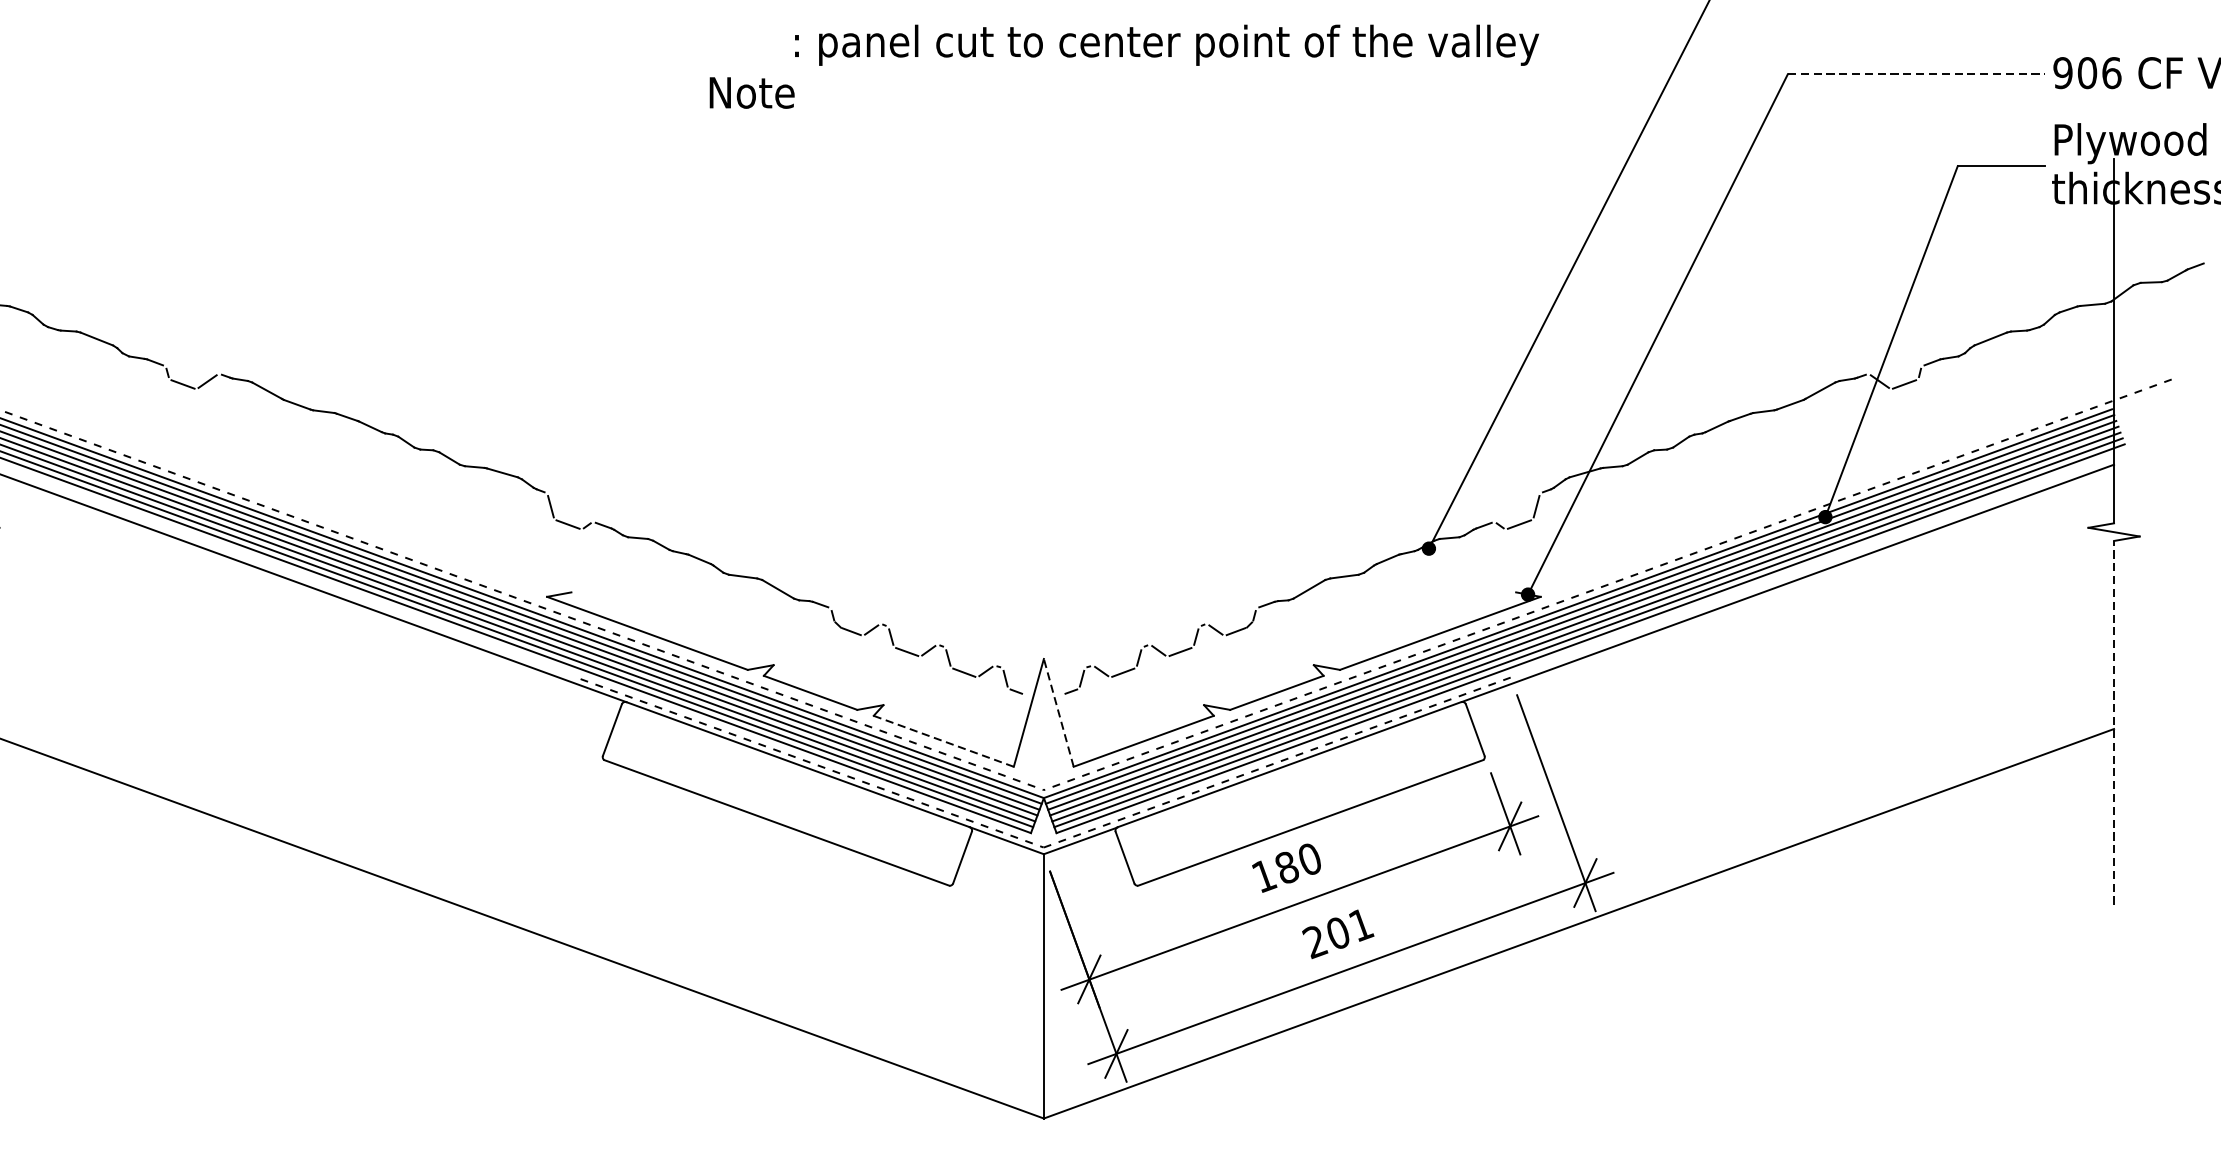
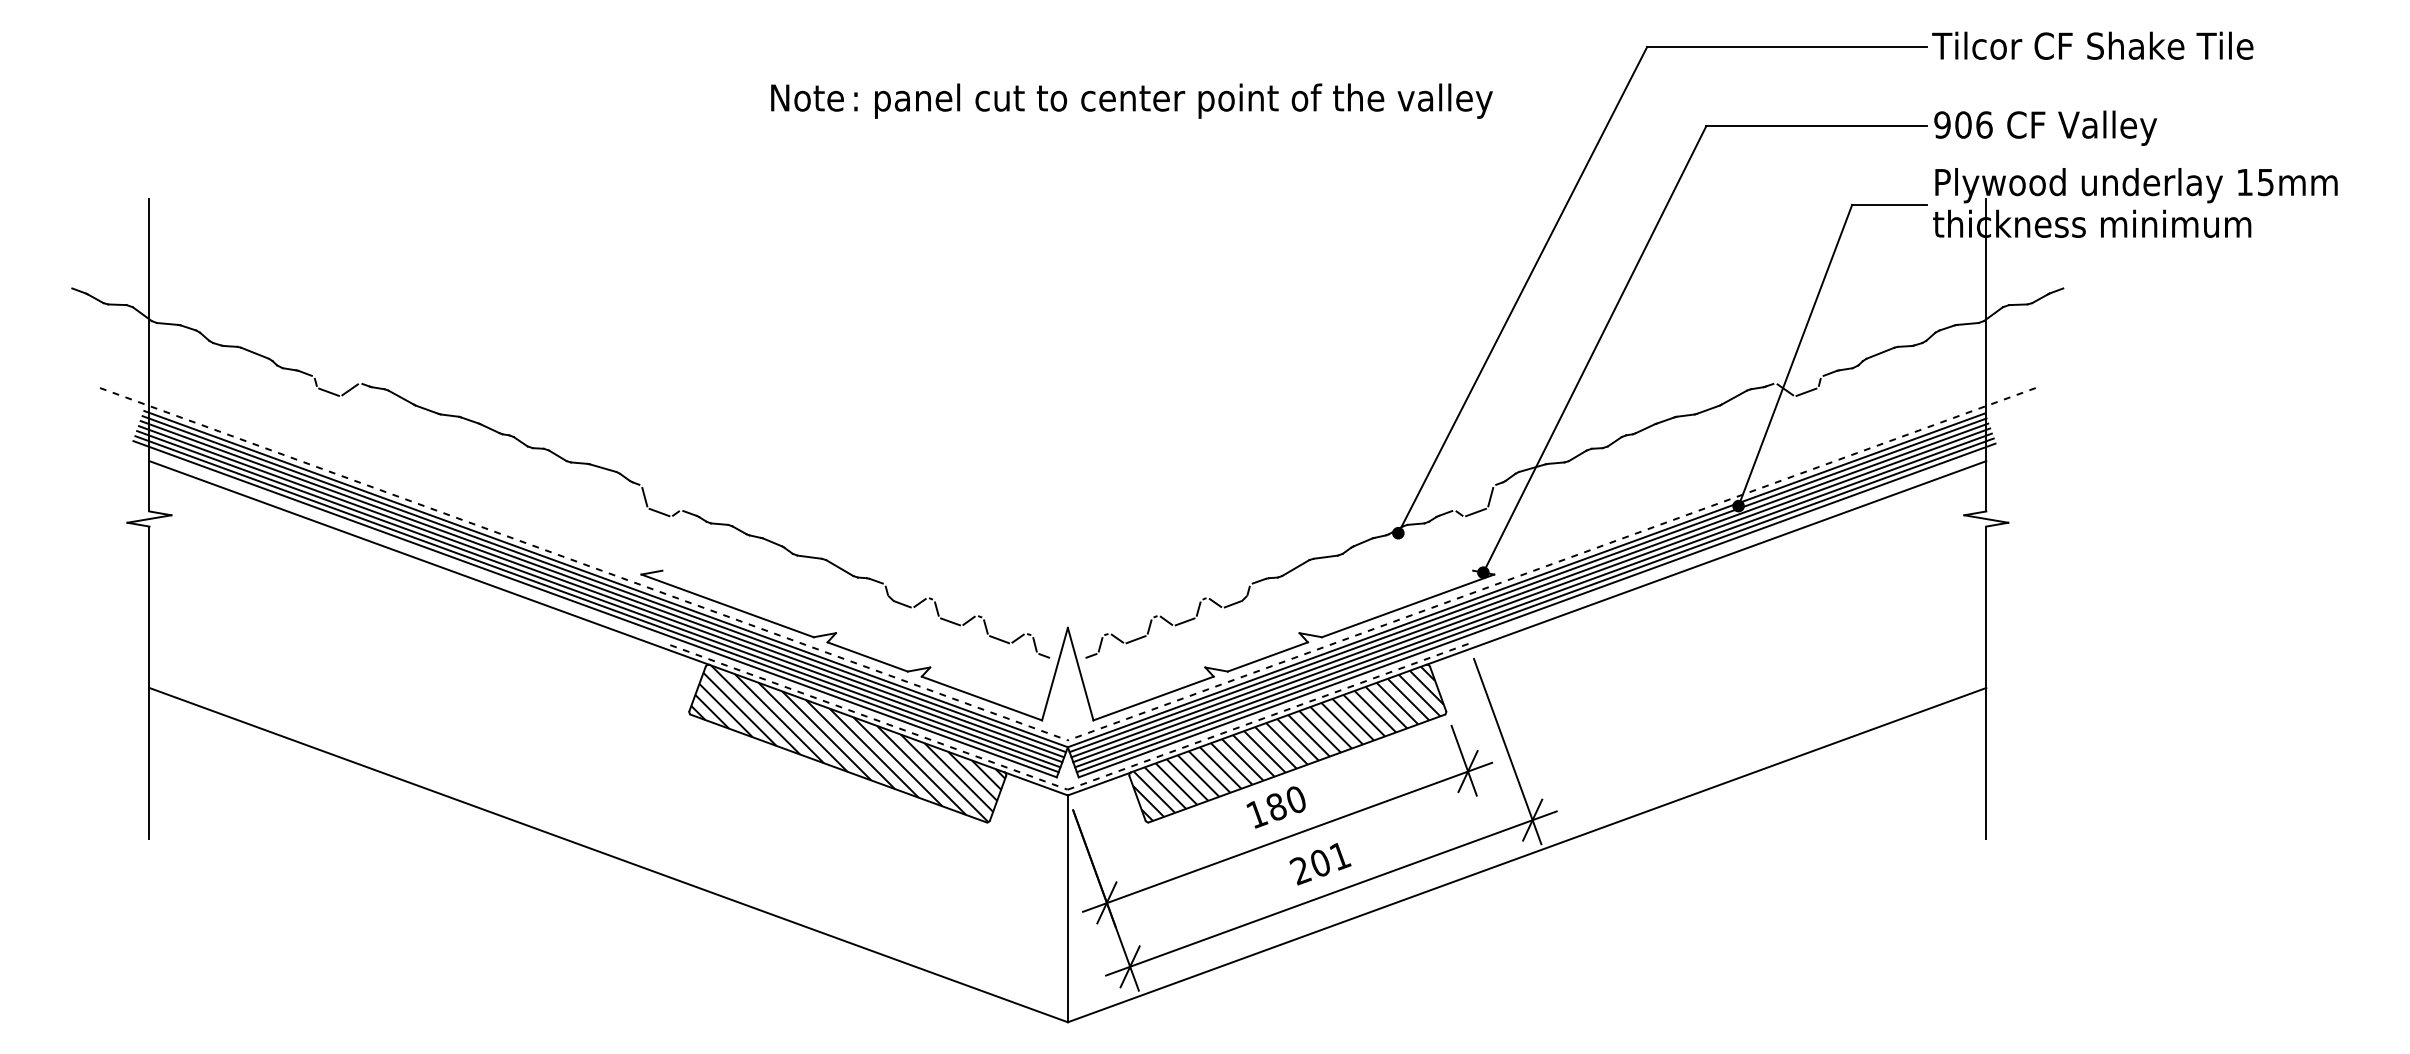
line: (1917, 74) -> (1817, 126), dashed -> solid
text: (752, 92) -> (807, 97), moved
line: (1058, 713) -> (1080, 674), dashed -> solid
line: (2114, 722) -> (1986, 682), dashed -> solid
line: (943, 741) -> (981, 698), dashed -> solid
hatch: (788, 793) -> (848, 743), added
hatch: (1300, 793) -> (1288, 743), added

